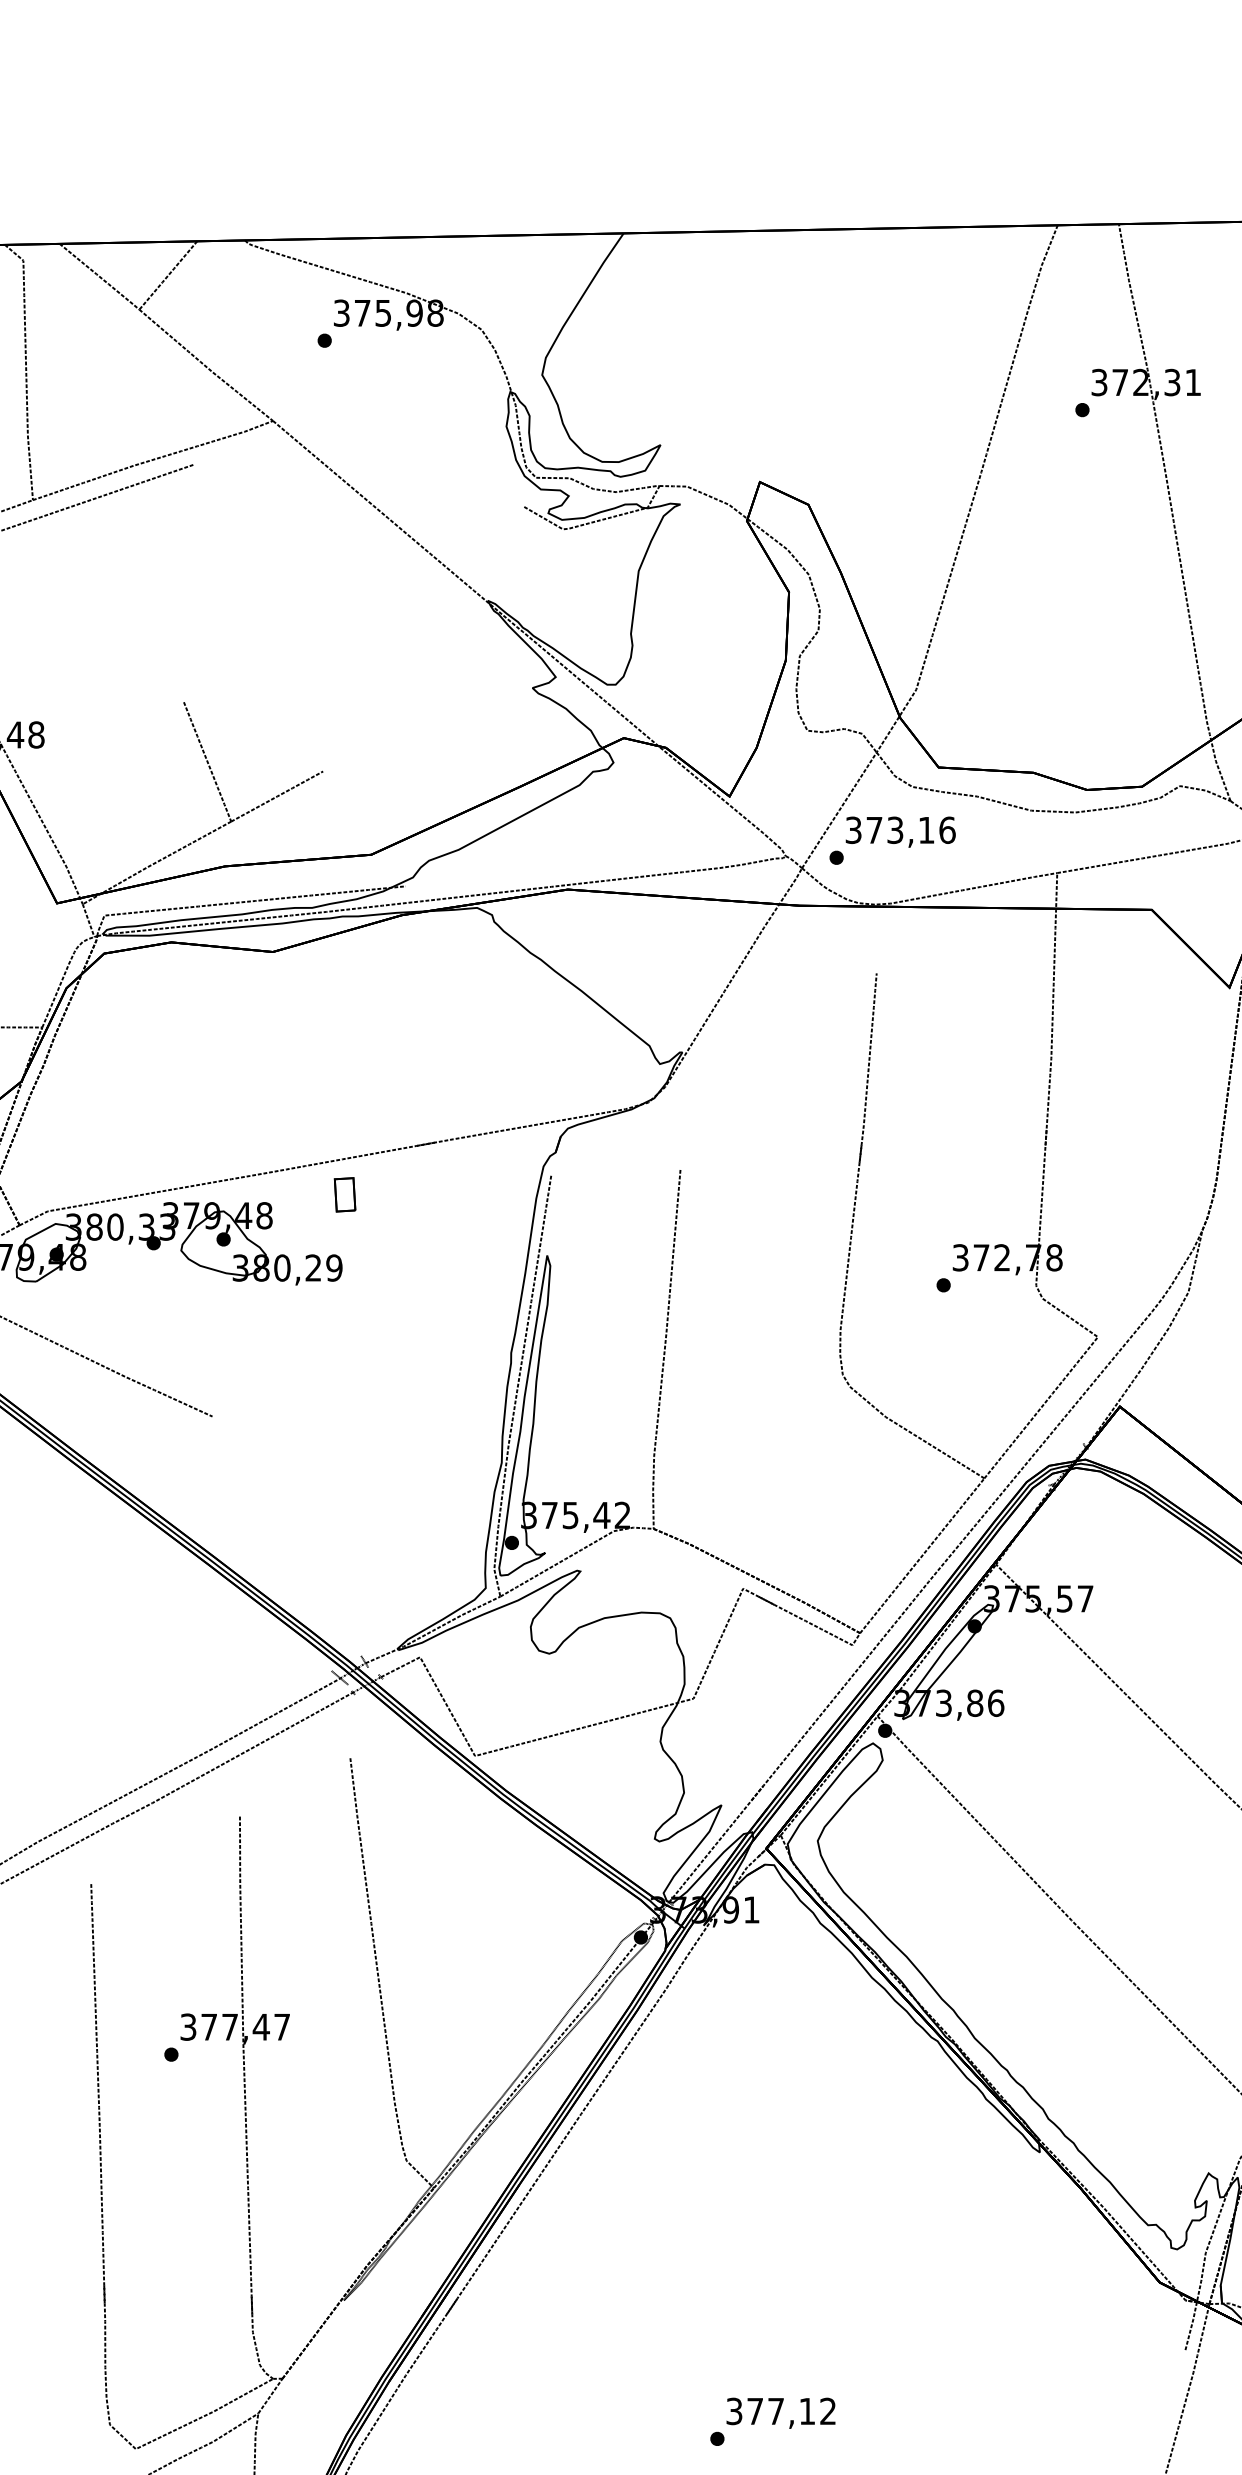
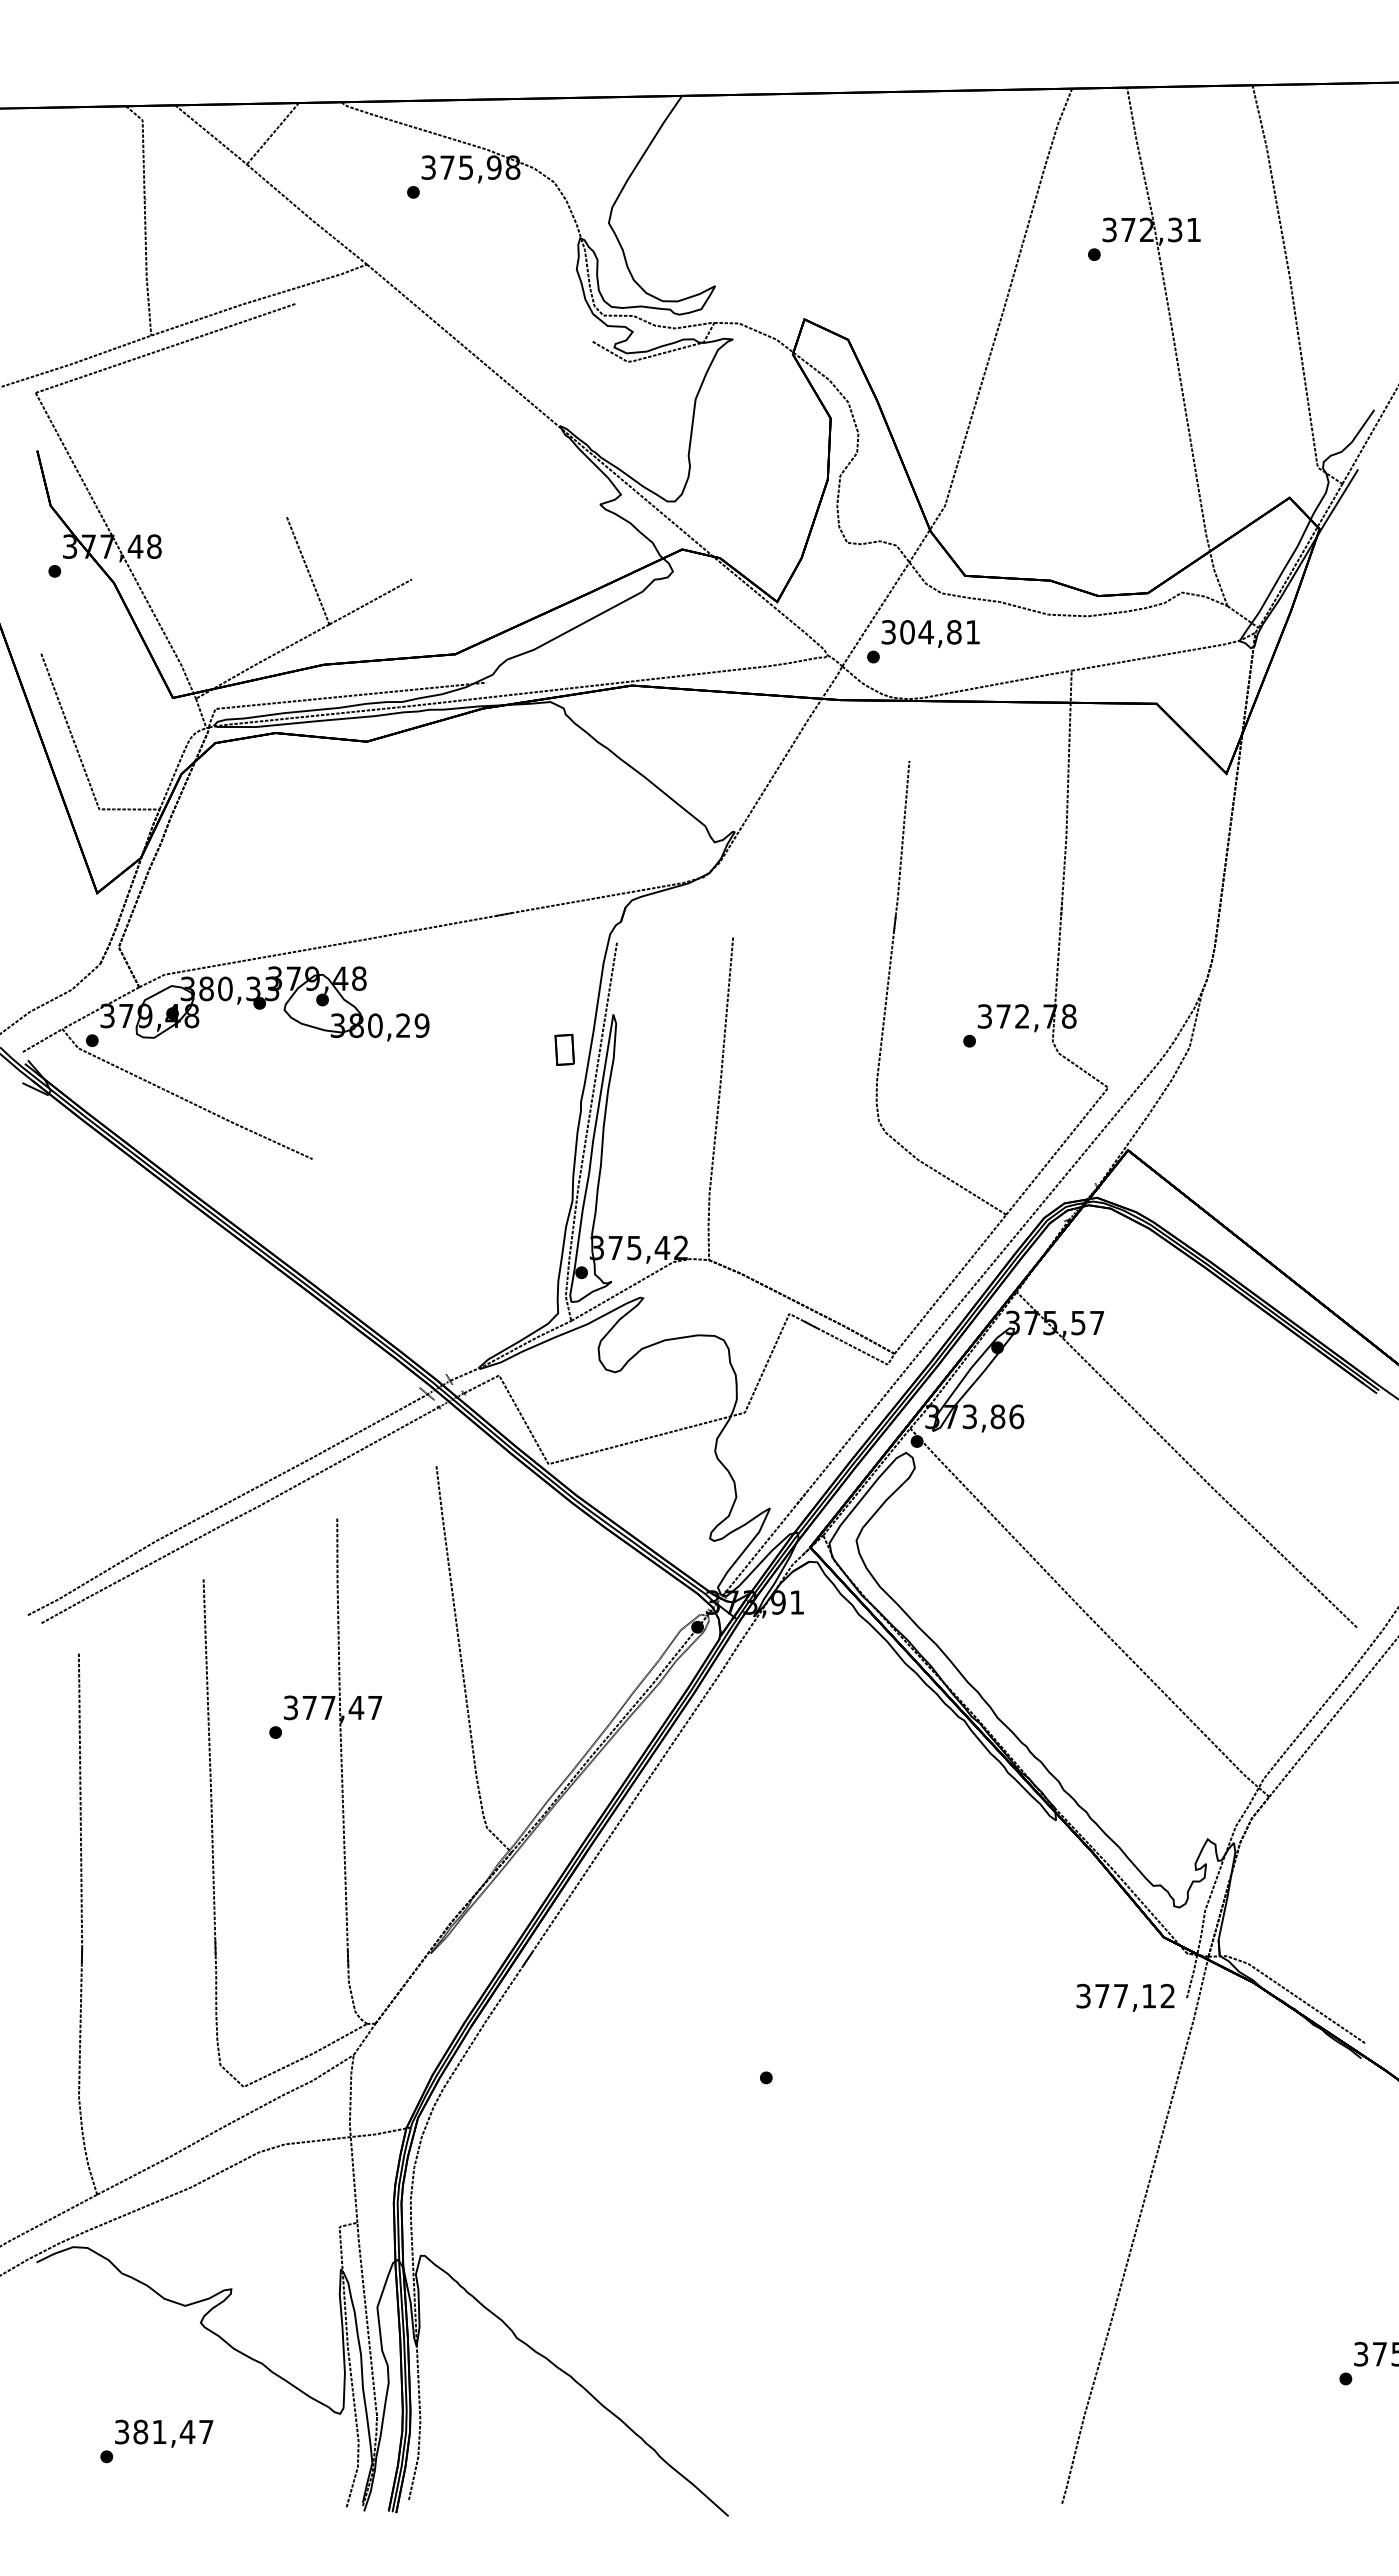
text: (911, 830) -> (940, 632), 373,16 -> 304,81
part: (344, 1194) -> (564, 1049), moved
text: (781, 2412) -> (1125, 1997), moved

